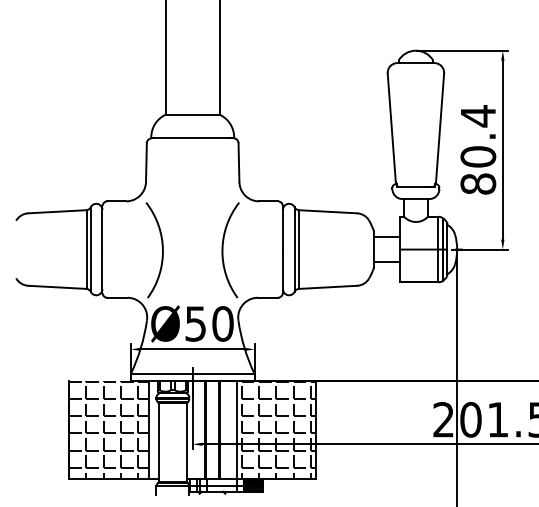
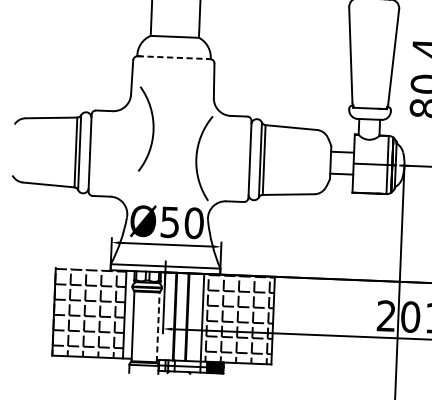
line: (193, 138) -> (174, 57), solid -> dashed
arc: (162, 250) -> (153, 129), moved
line: (187, 442) -> (158, 327), solid -> dashed

